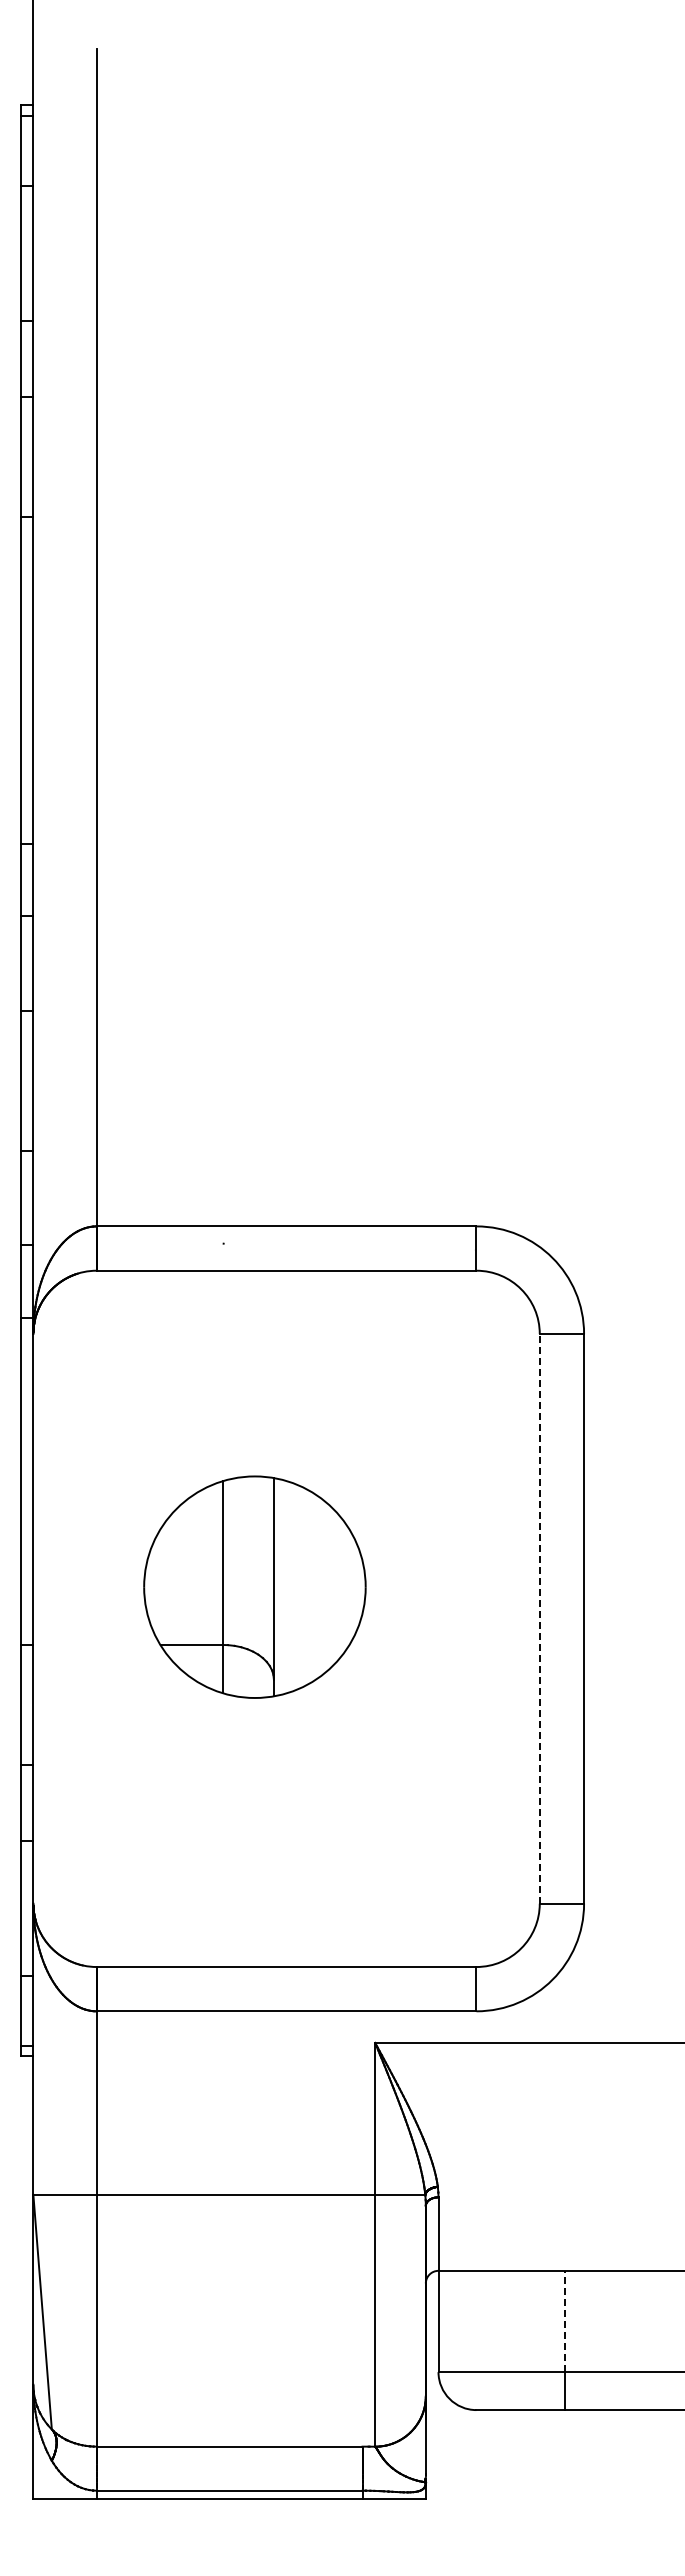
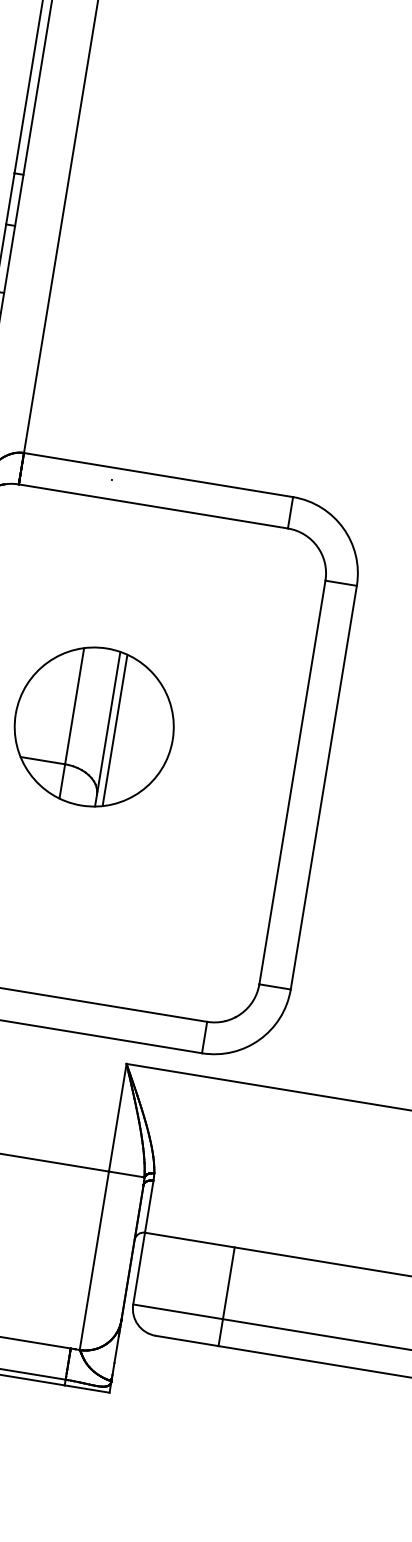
line: (284, 1586) -> (115, 729), added
line: (539, 1618) -> (292, 782), dashed -> solid
line: (565, 2321) -> (229, 1283), dashed -> solid

